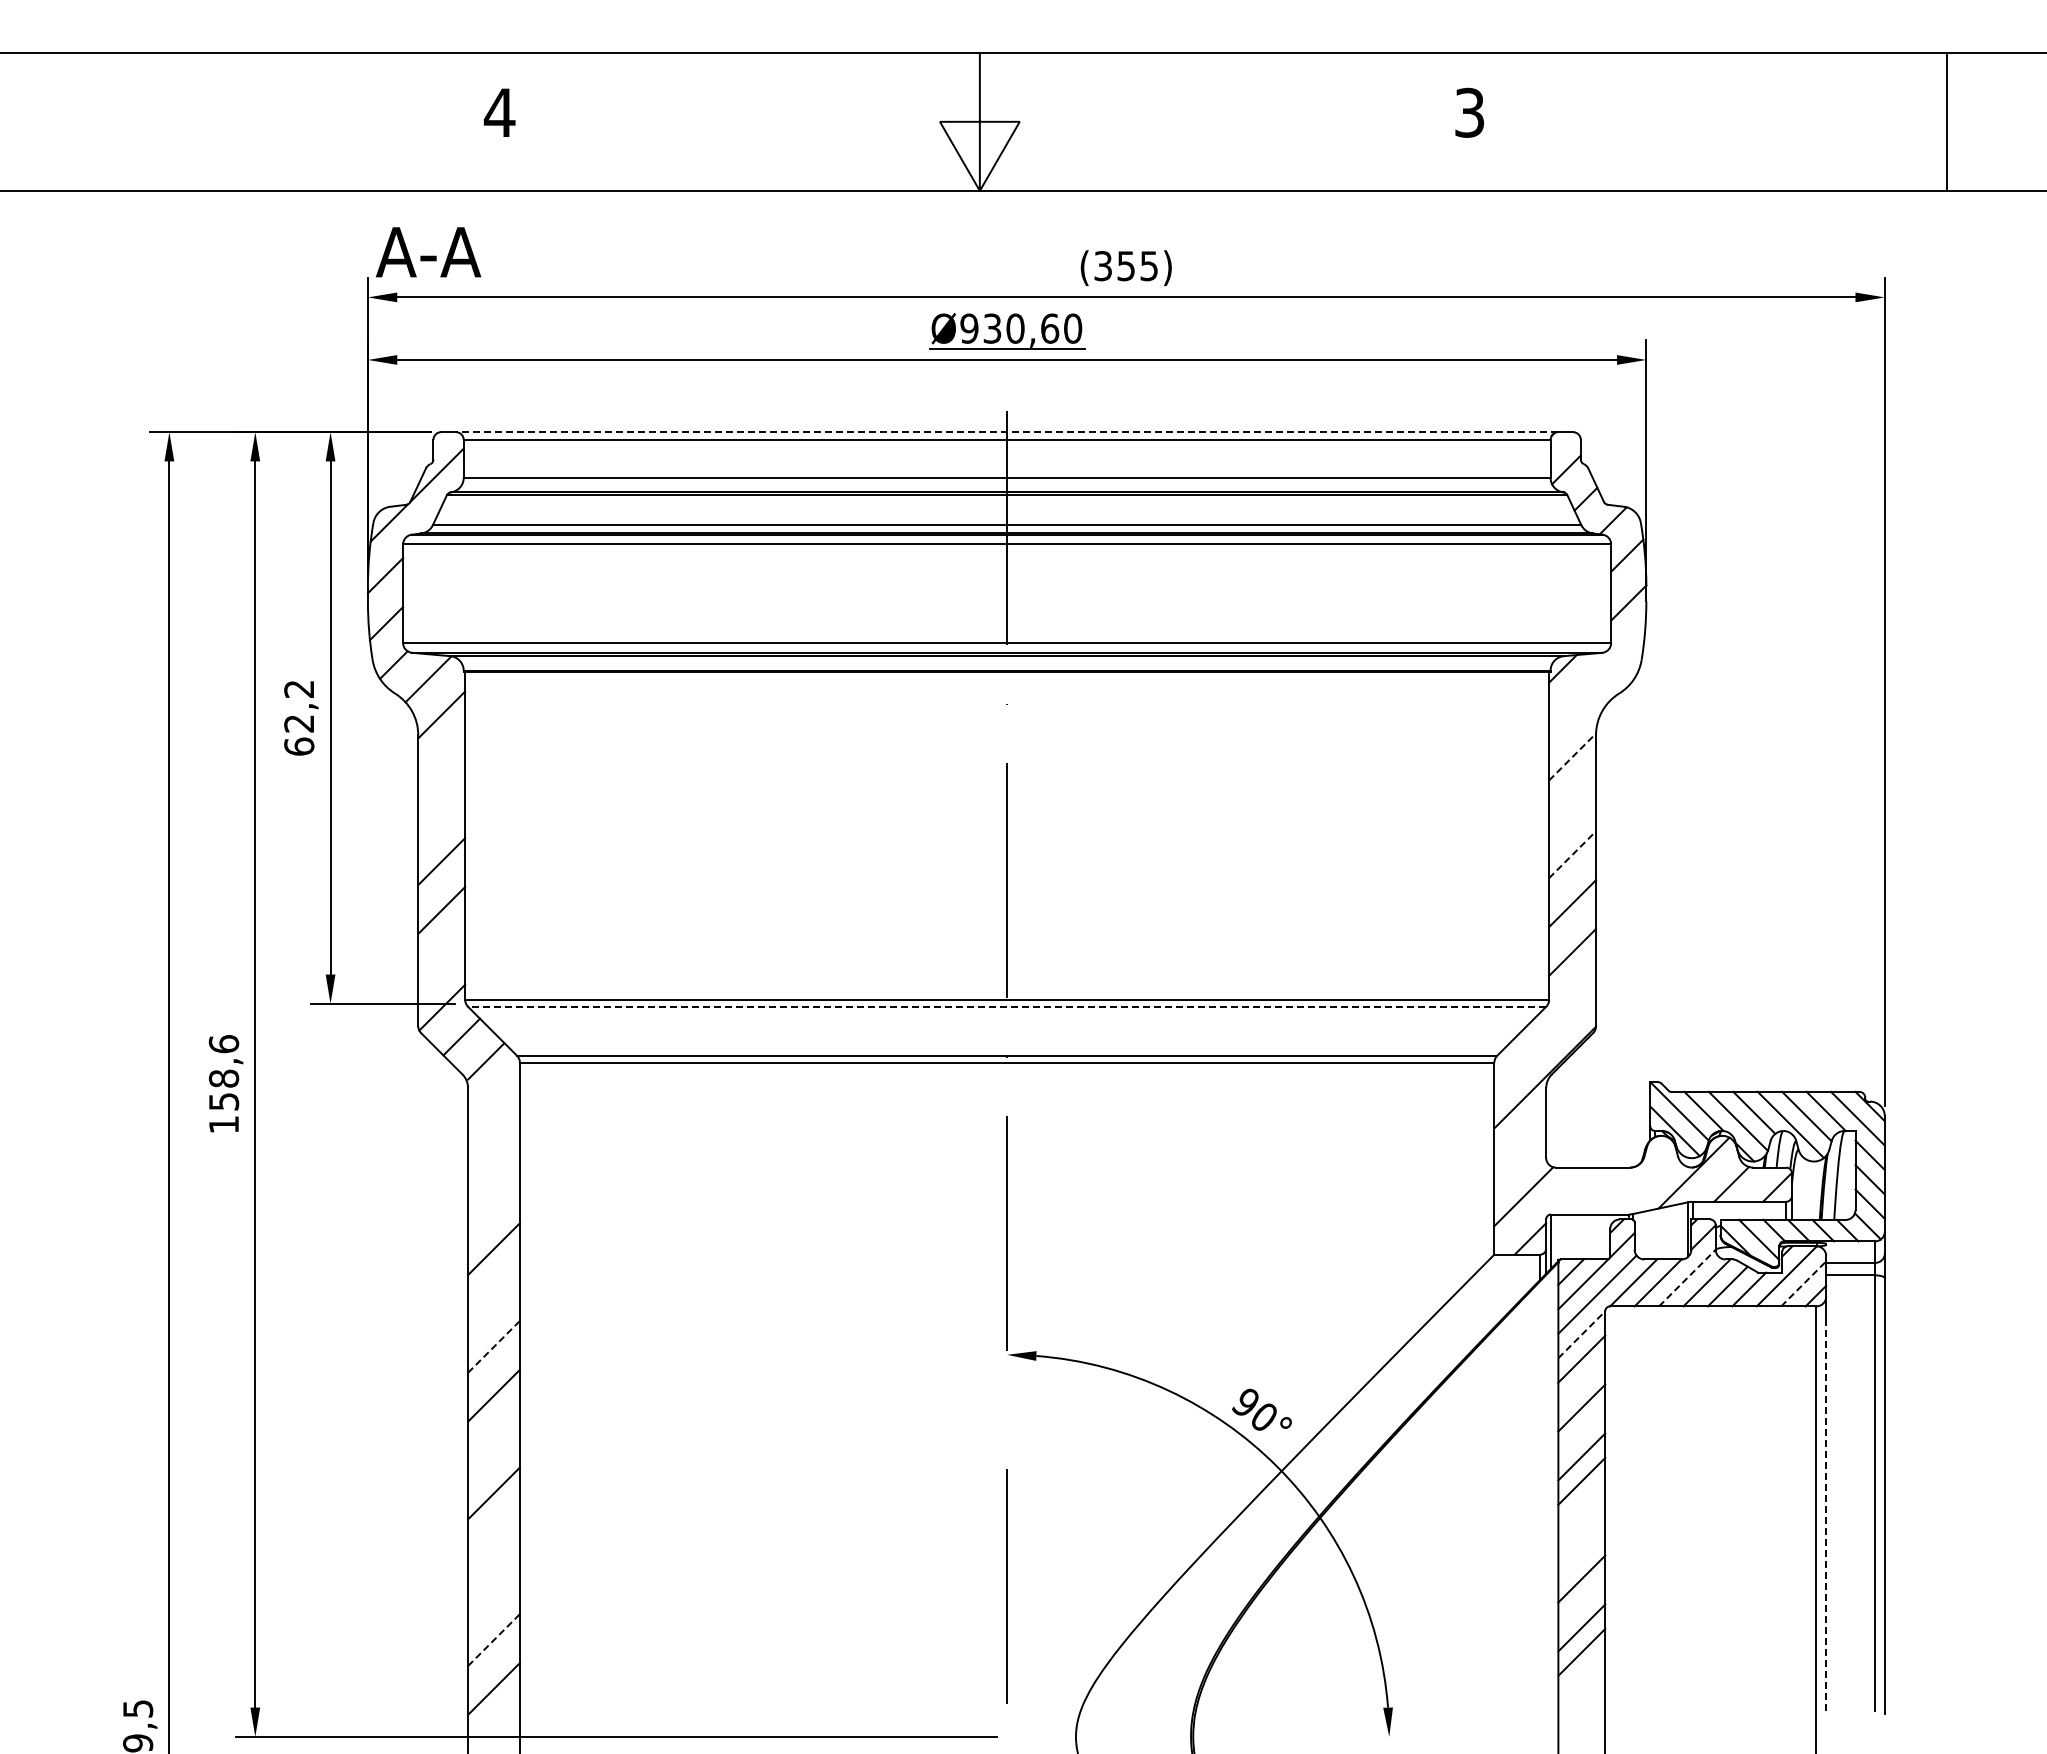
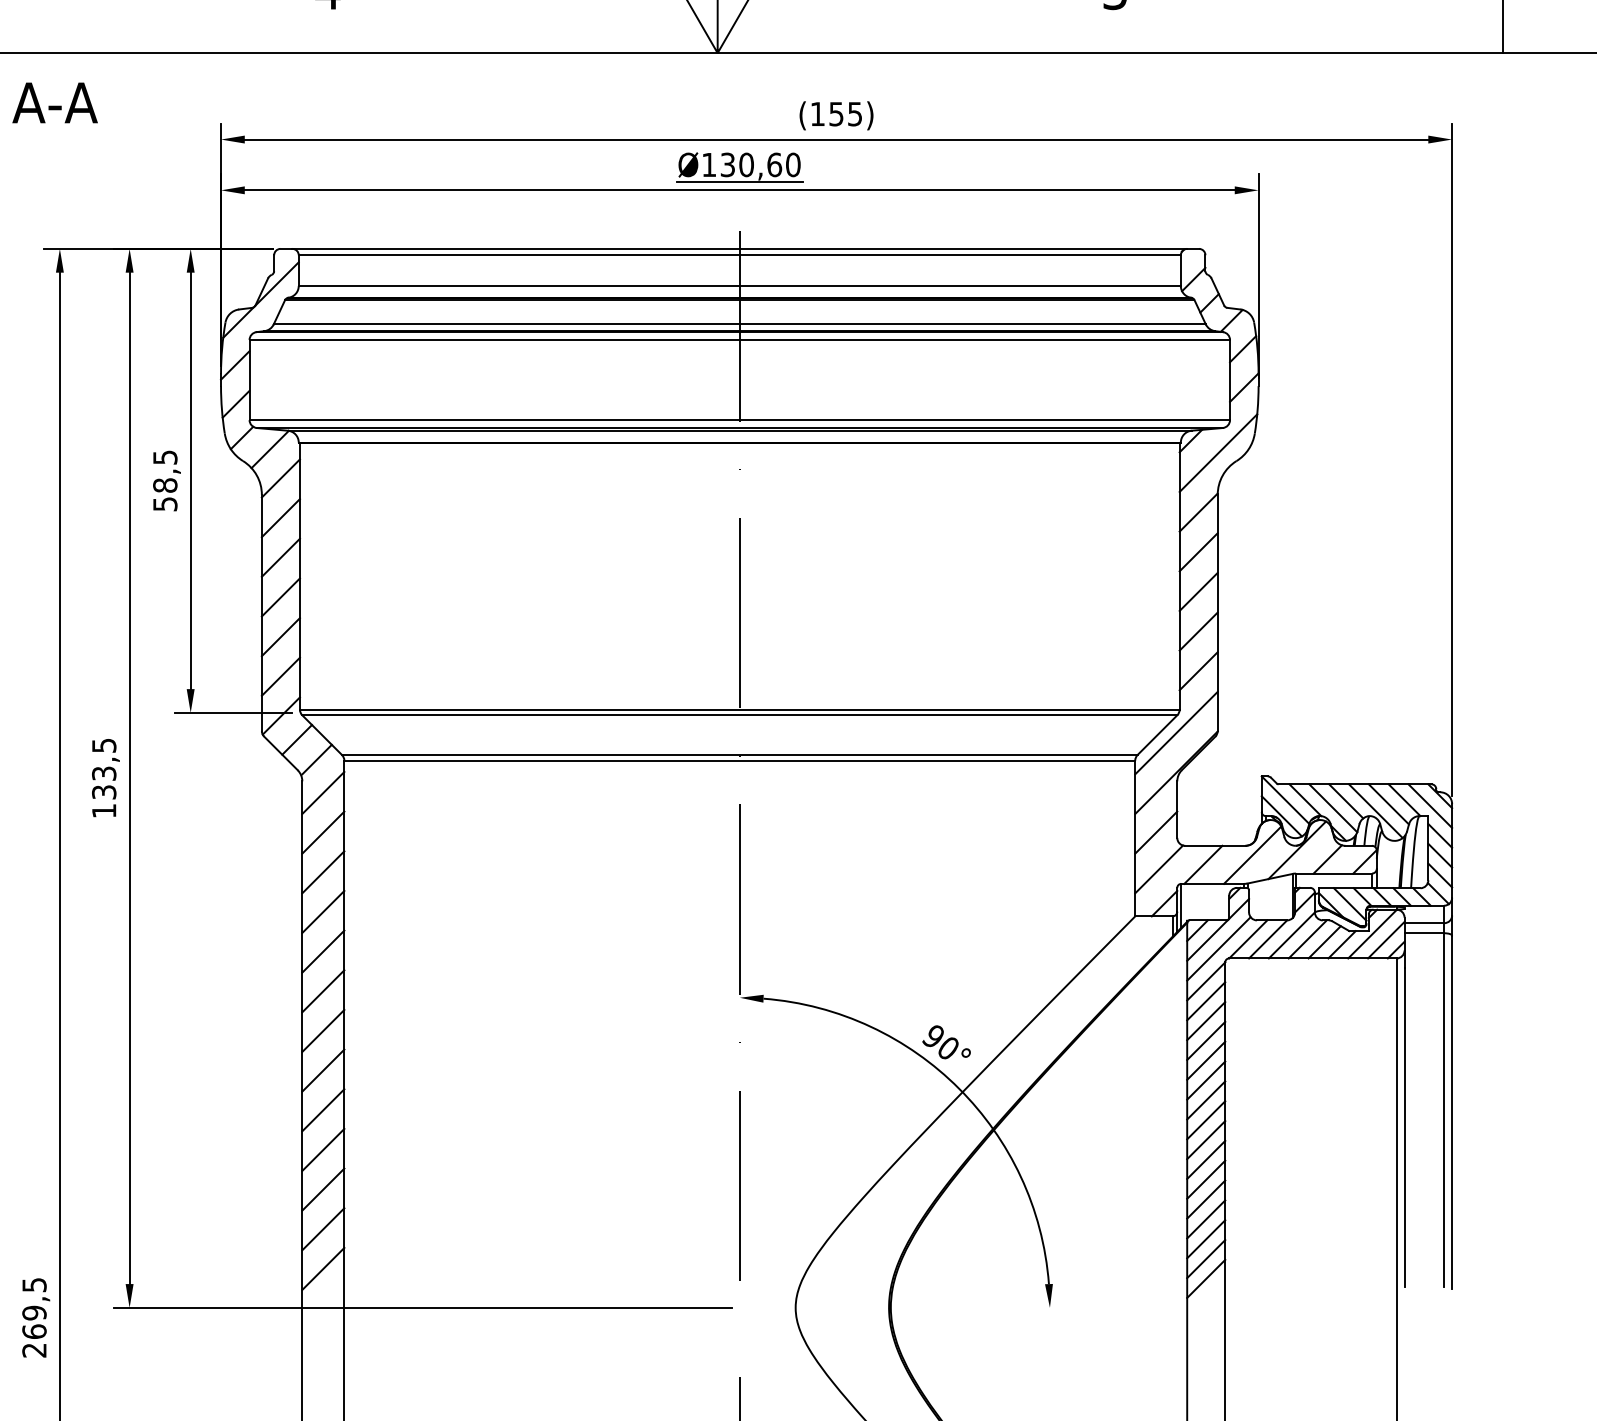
text: (428, 252) -> (55, 103), moved
text: (1102, 266) -> (817, 114), (355) -> (155)
text: (969, 328) -> (709, 164), Ø930,60 -> Ø130,60
line: (1006, 432) -> (739, 249), dashed -> solid
line: (1596, 683) -> (1218, 452), added
text: (299, 717) -> (165, 480), 62,2 -> 58,5
line: (1572, 756) -> (1198, 512), dashed -> solid
line: (441, 763) -> (280, 517), added
line: (1572, 805) -> (1198, 551), added
line: (441, 812) -> (280, 557), added
line: (1572, 854) -> (1198, 591), dashed -> solid
line: (441, 958) -> (280, 676), added
line: (1006, 1006) -> (739, 715), dashed -> solid
line: (1545, 1028) -> (1176, 732), added
text: (223, 1072) -> (103, 768), 158,6 -> 133,5
line: (493, 1102) -> (322, 792), added
line: (493, 1151) -> (322, 832), added
line: (1520, 1151) -> (1156, 832), added
line: (1638, 1178) -> (1252, 854), added
line: (1577, 1190) -> (1202, 864), added
line: (493, 1200) -> (322, 872), added
line: (1687, 1277) -> (1291, 935), dashed -> solid
line: (1803, 1283) -> (1386, 939), dashed -> solid
line: (493, 1297) -> (322, 951), added
line: (1582, 1334) -> (1206, 981), dashed -> solid
line: (494, 1346) -> (323, 991), dashed -> solid
line: (1581, 1383) -> (1205, 1021), added
line: (1581, 1432) -> (1205, 1060), added
line: (493, 1444) -> (322, 1070), added
line: (1581, 1505) -> (1205, 1120), added
line: (1826, 1514) -> (1404, 1127), dashed -> solid
line: (1581, 1529) -> (1205, 1139), added
line: (493, 1542) -> (322, 1150), added
line: (1581, 1554) -> (1205, 1159), added
line: (493, 1591) -> (322, 1189), added
line: (1581, 1603) -> (1205, 1199), added
line: (494, 1640) -> (323, 1229), dashed -> solid
line: (1581, 1676) -> (1205, 1258), added
line: (1581, 1700) -> (1205, 1278), added

